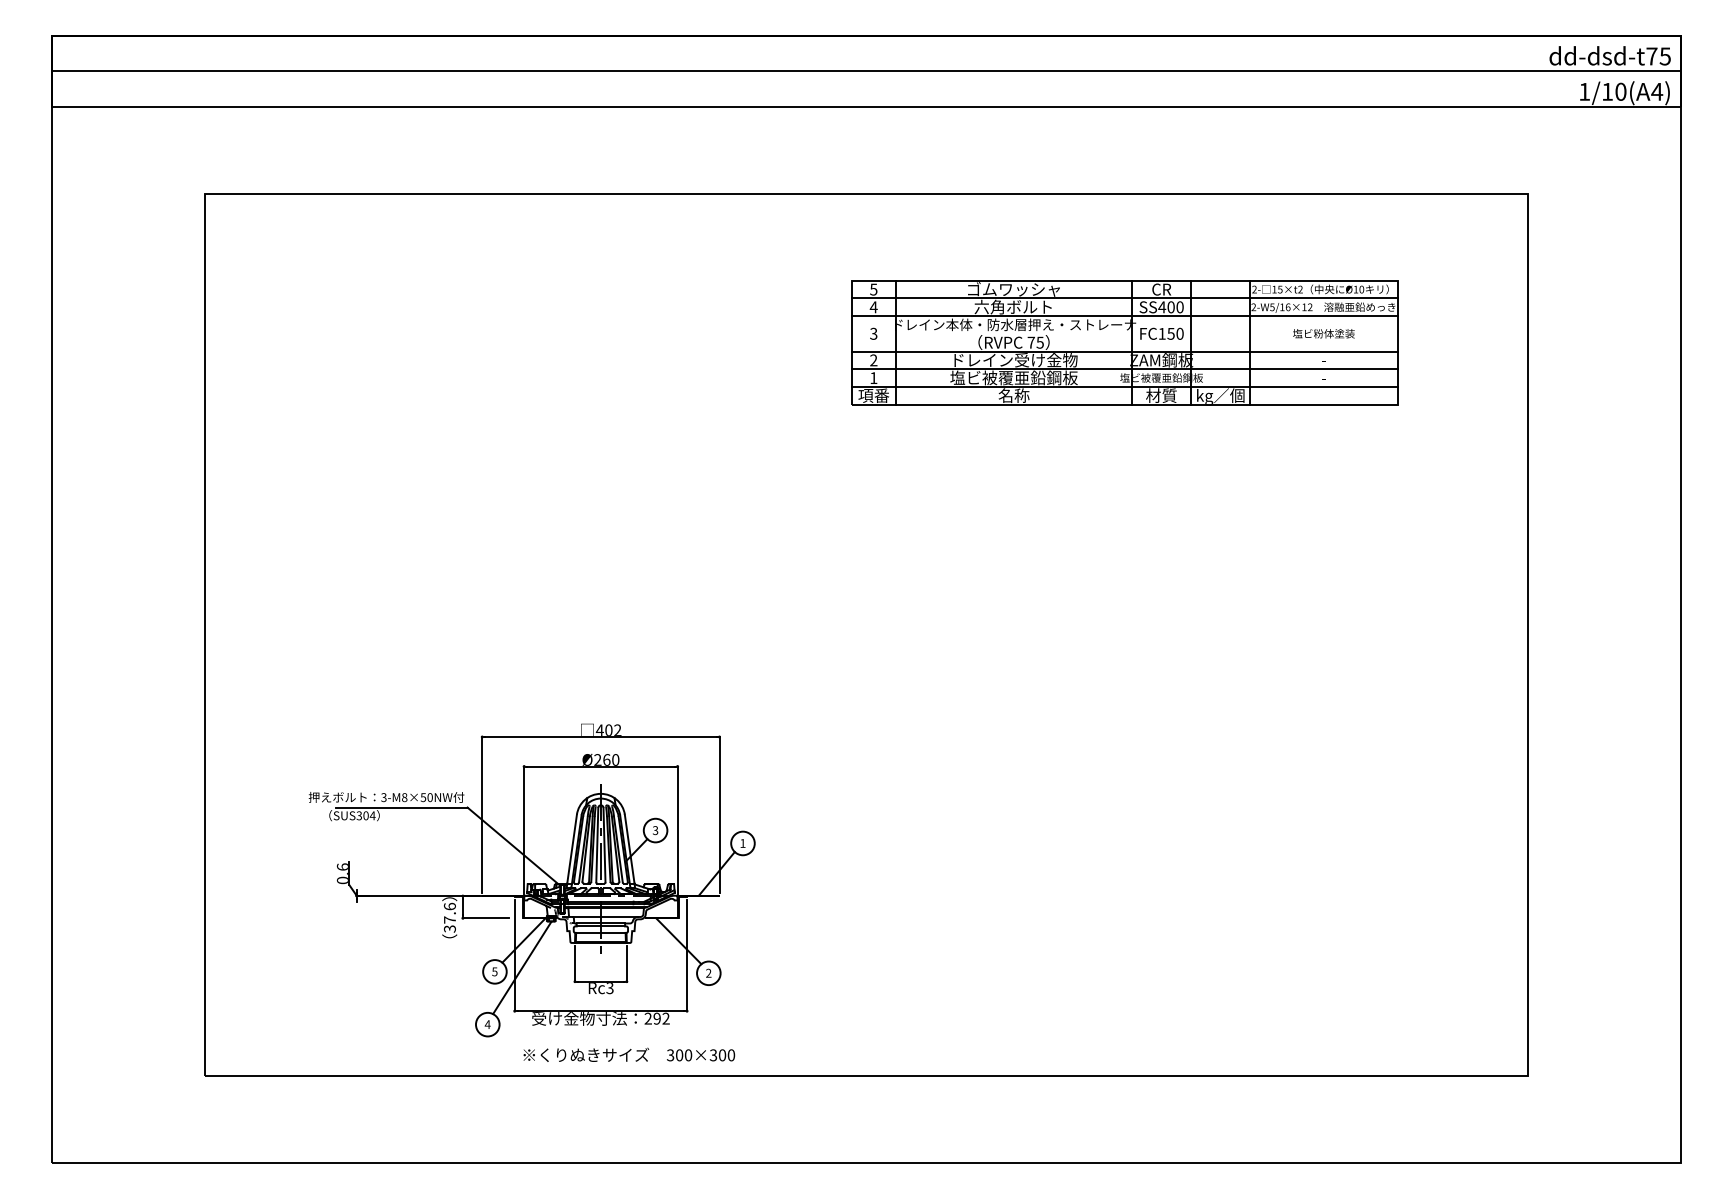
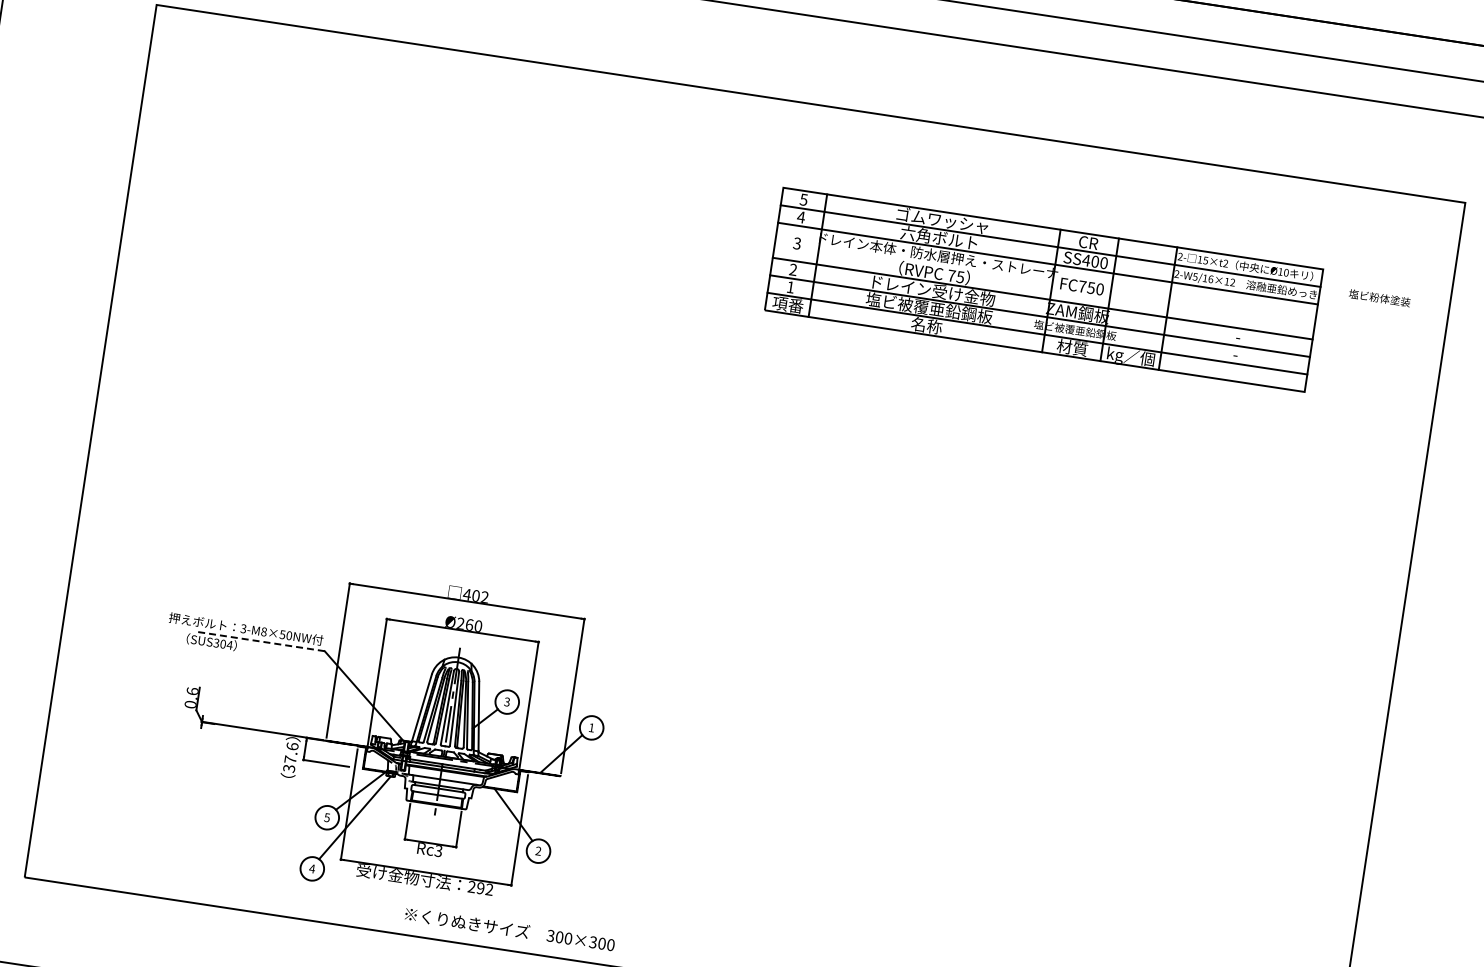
text: (1161, 333) -> (1081, 286), FC150 -> FC750
text: (1323, 333) -> (1379, 297), moved
line: (401, 807) -> (259, 641), solid -> dashed
text: (629, 1054) -> (510, 929), moved

